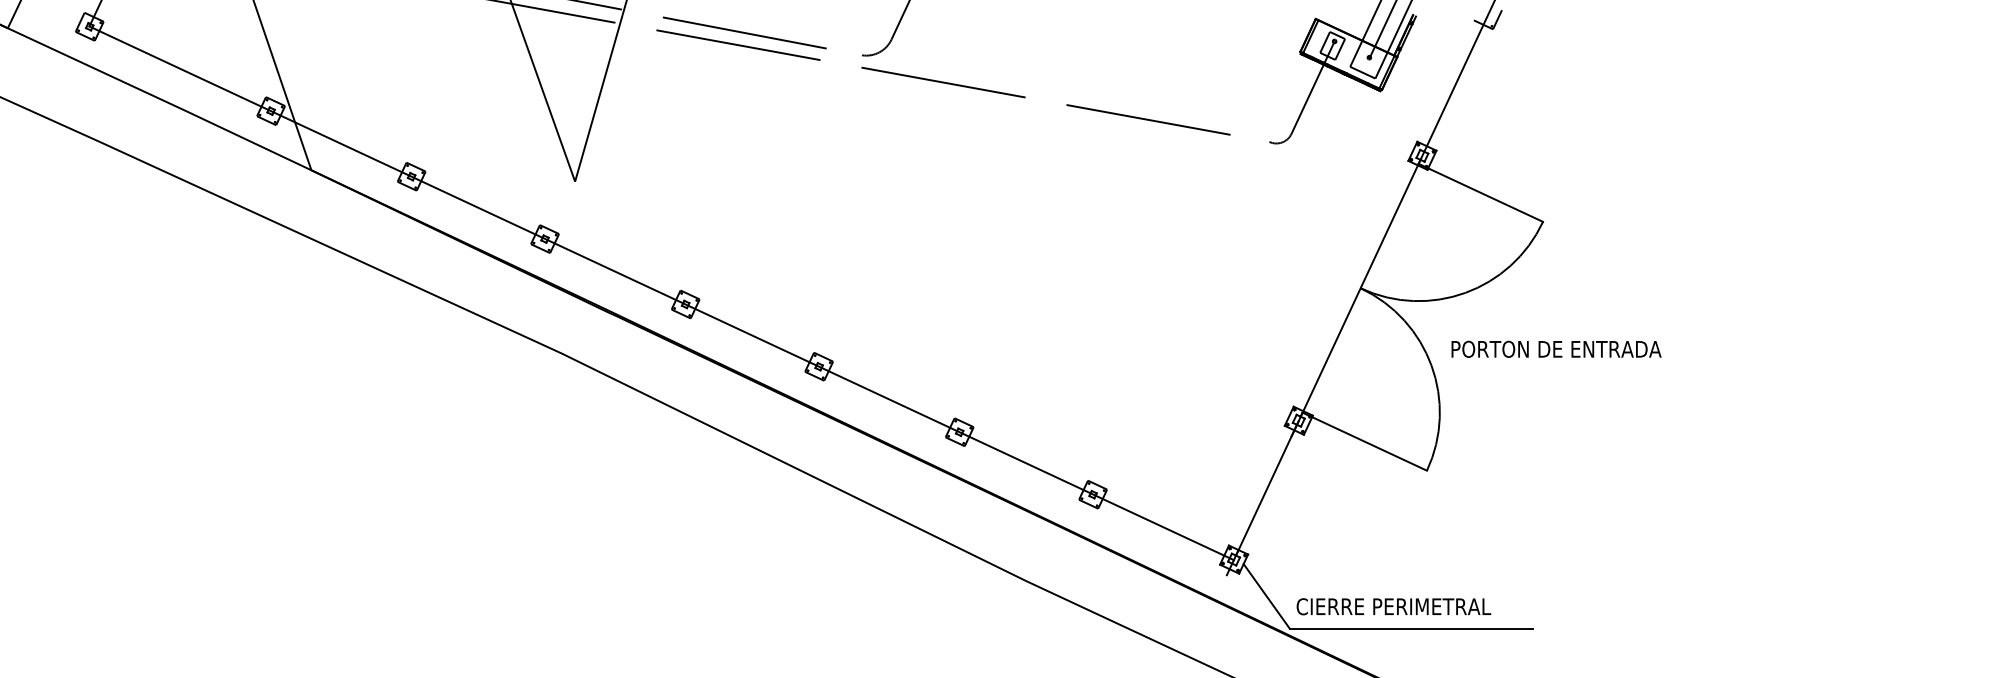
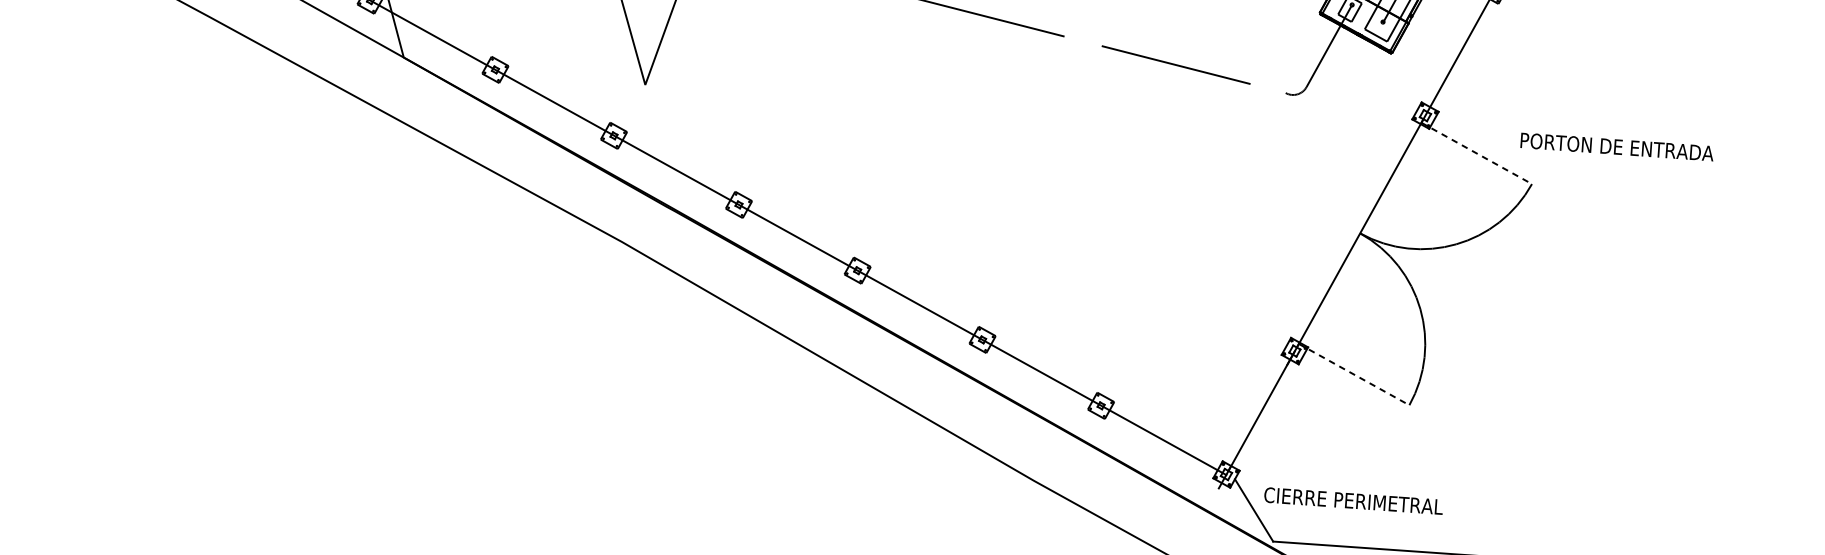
line: (1480, 192) -> (1476, 153), solid -> dashed
text: (1556, 348) -> (1617, 146), moved
line: (1364, 441) -> (1353, 374), solid -> dashed
text: (1393, 606) -> (1353, 500), moved

